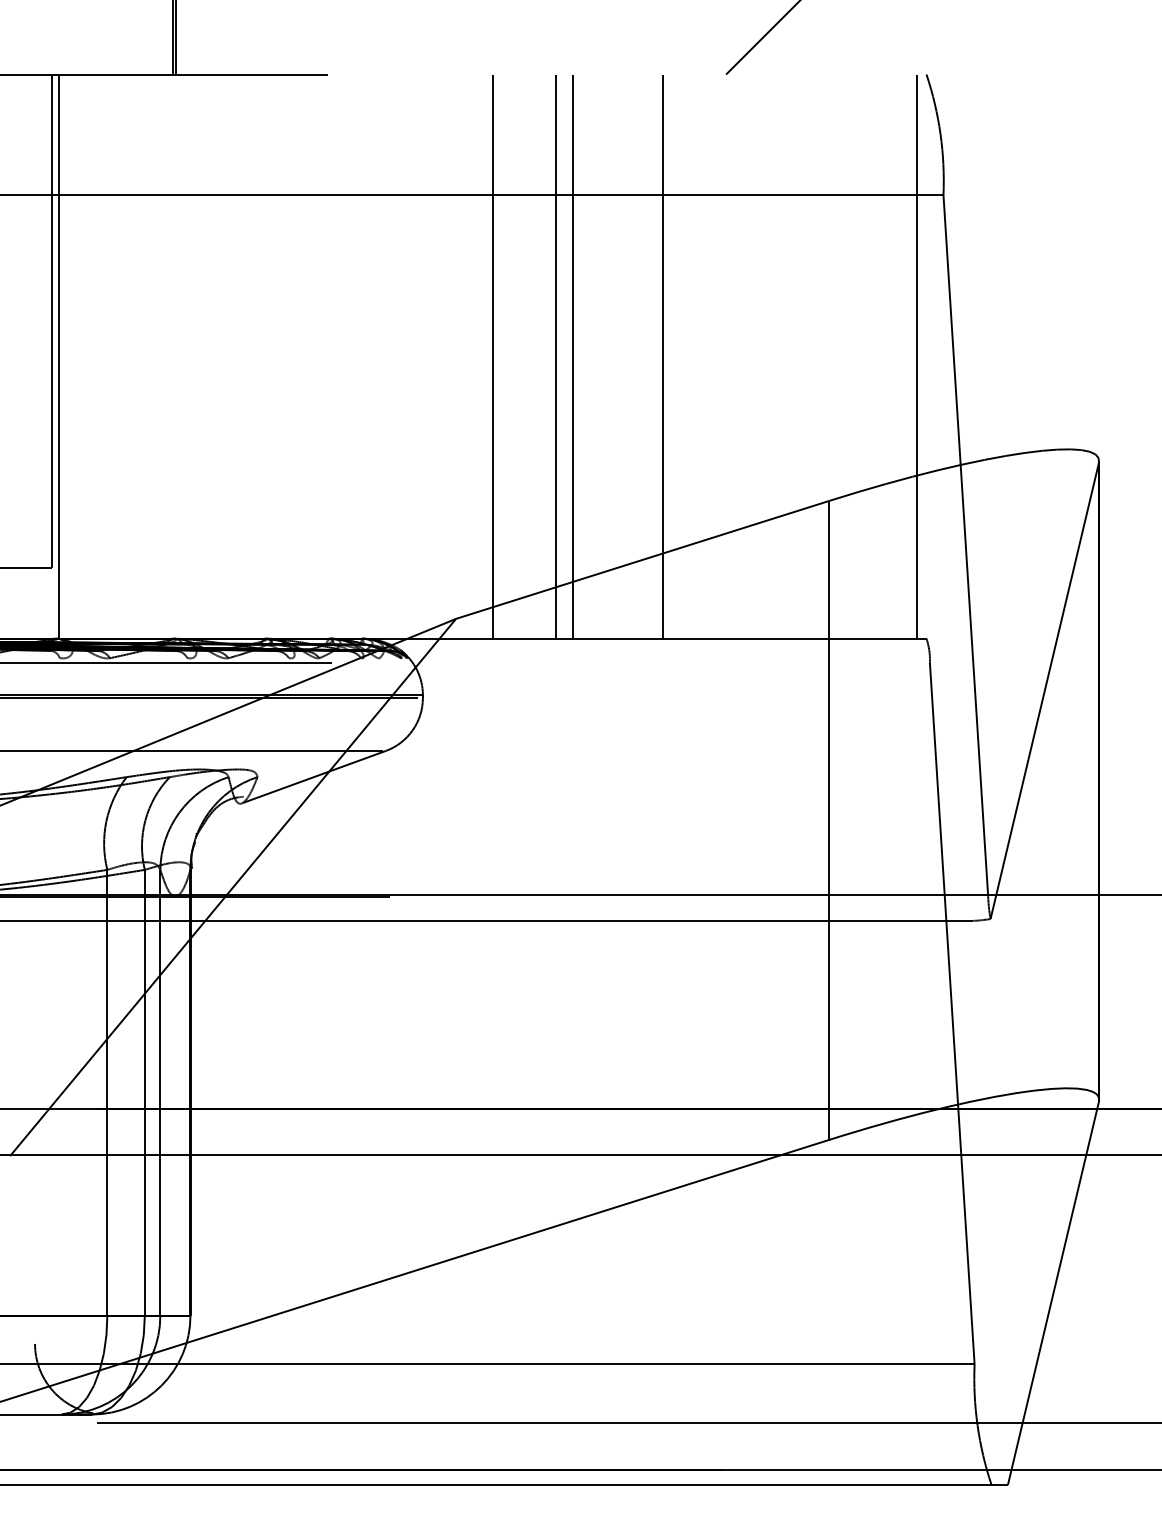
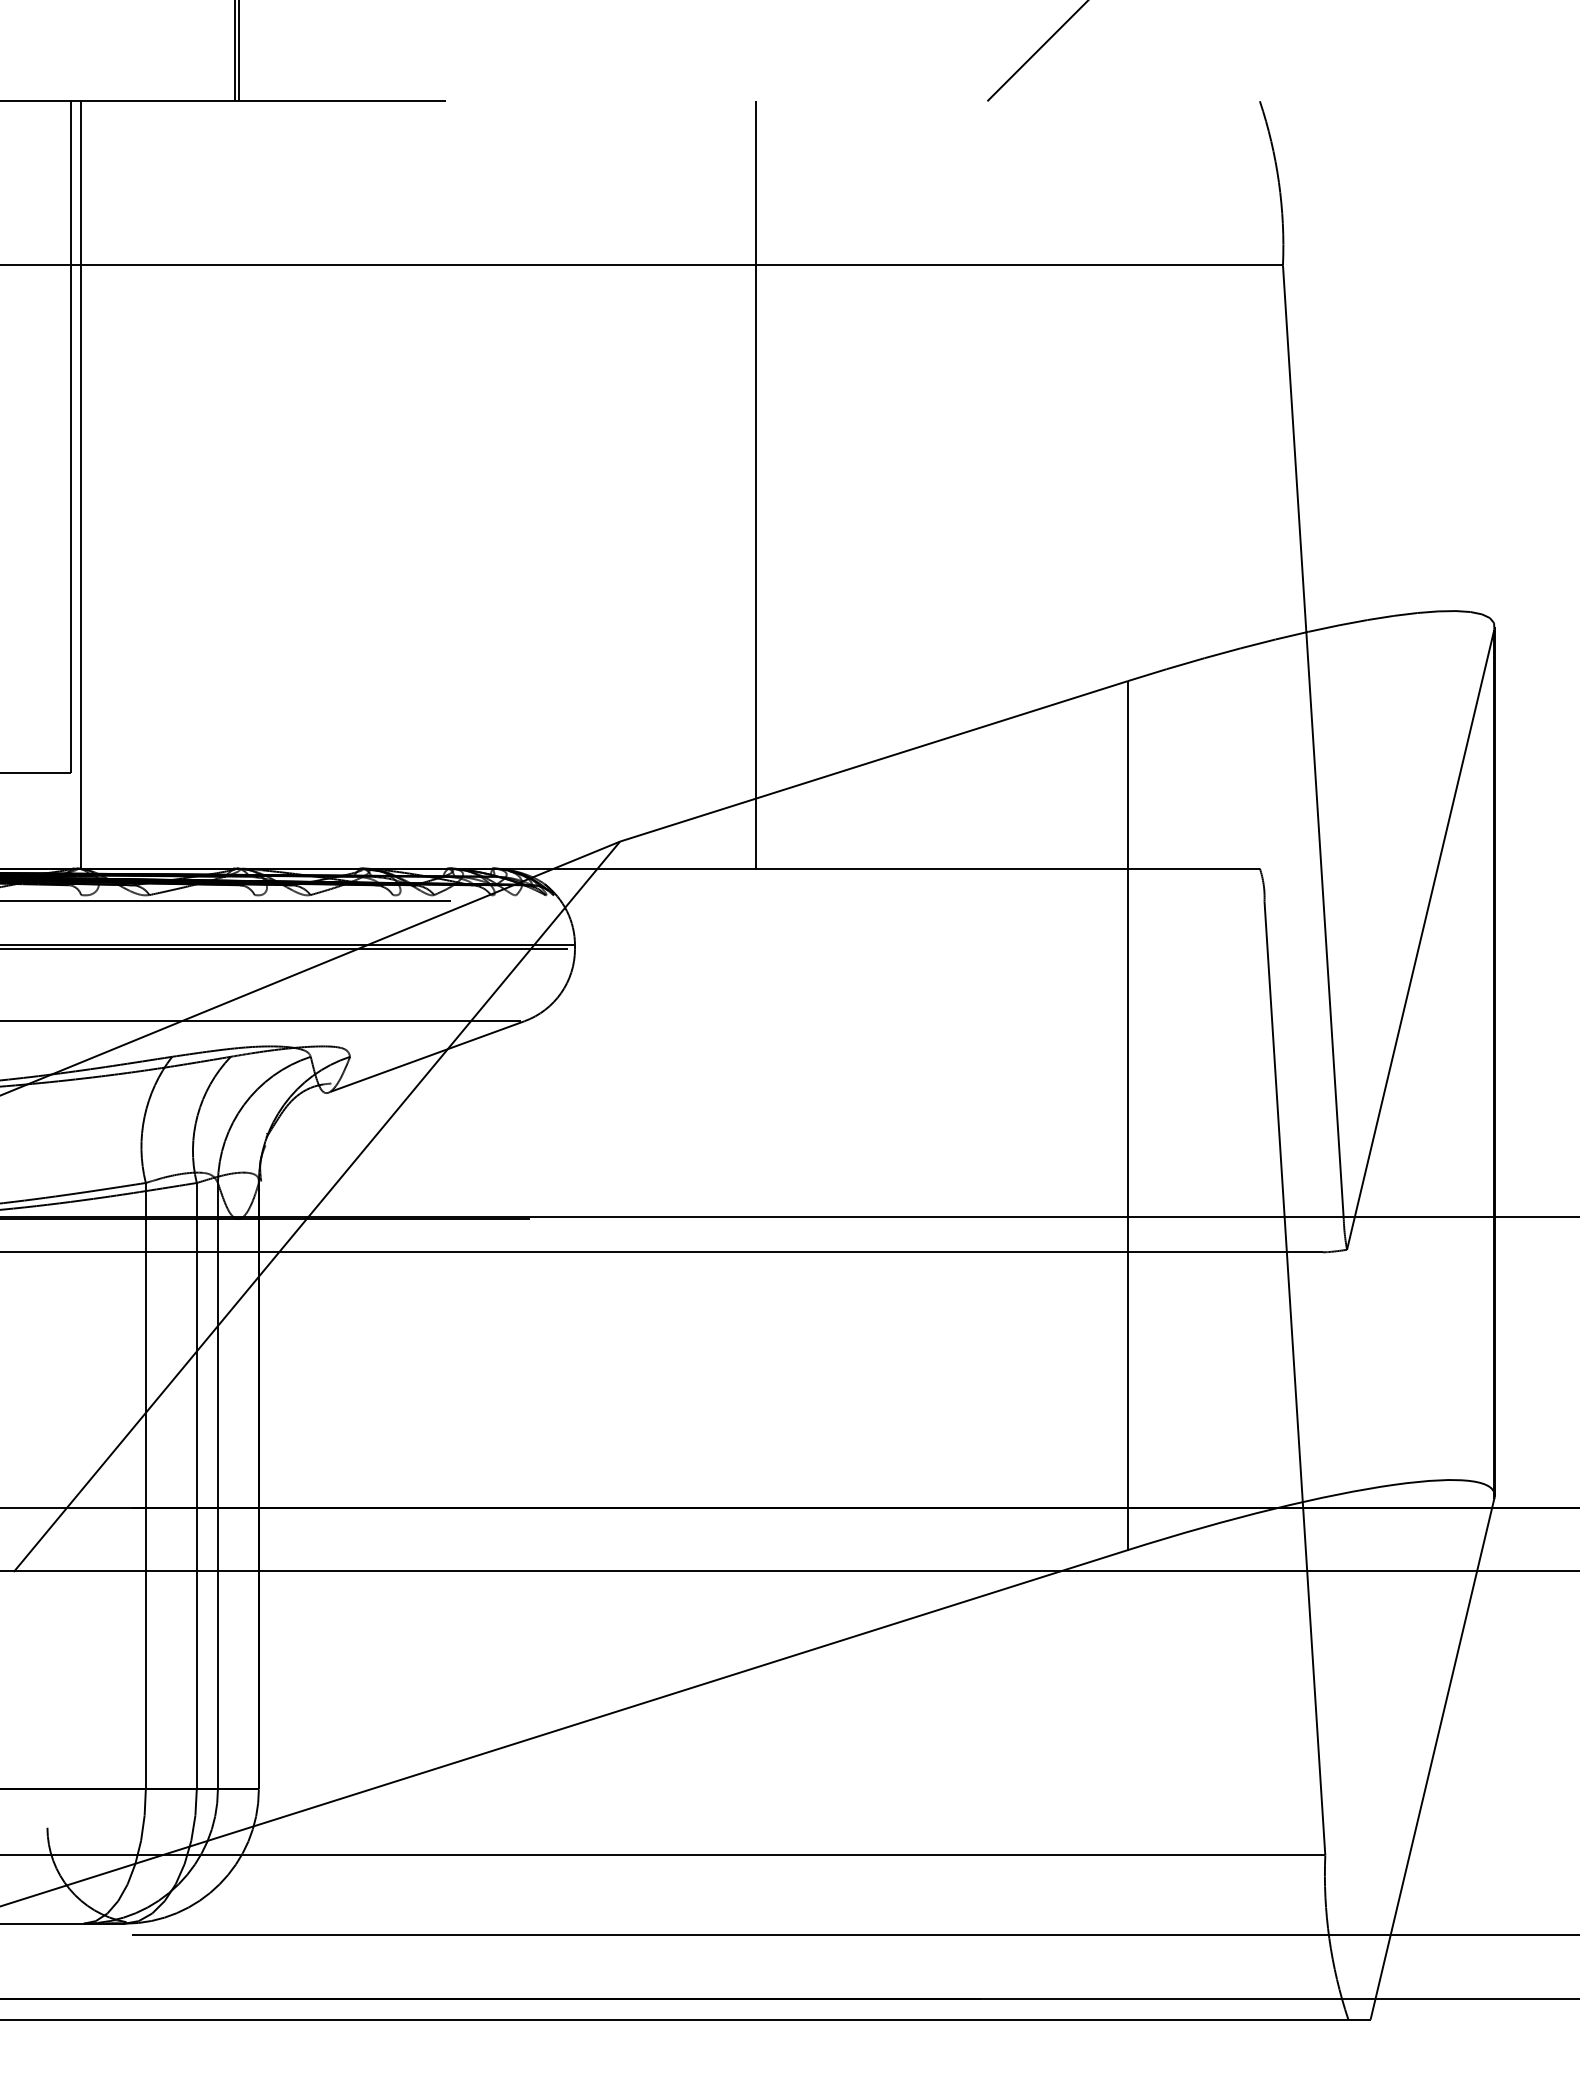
line: (493, 356) -> (671, 484), removed
line: (572, 356) -> (778, 484), removed
line: (663, 356) -> (902, 484), removed
line: (916, 356) -> (1246, 484), removed

